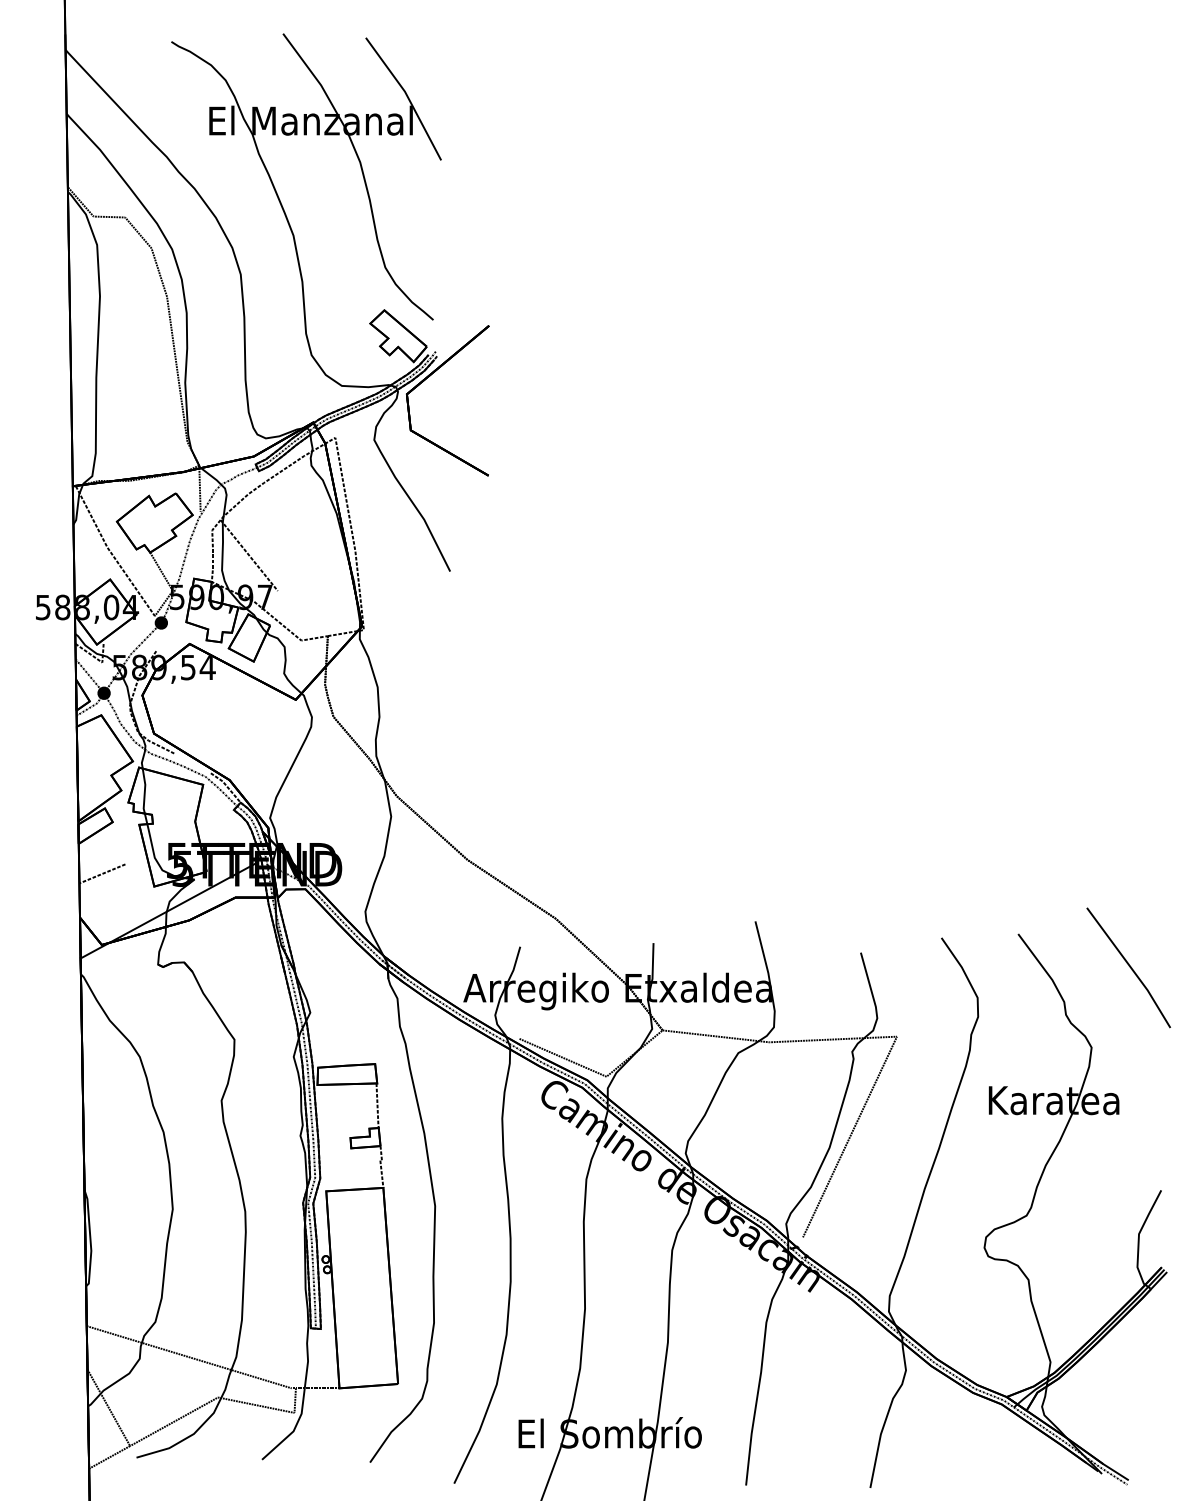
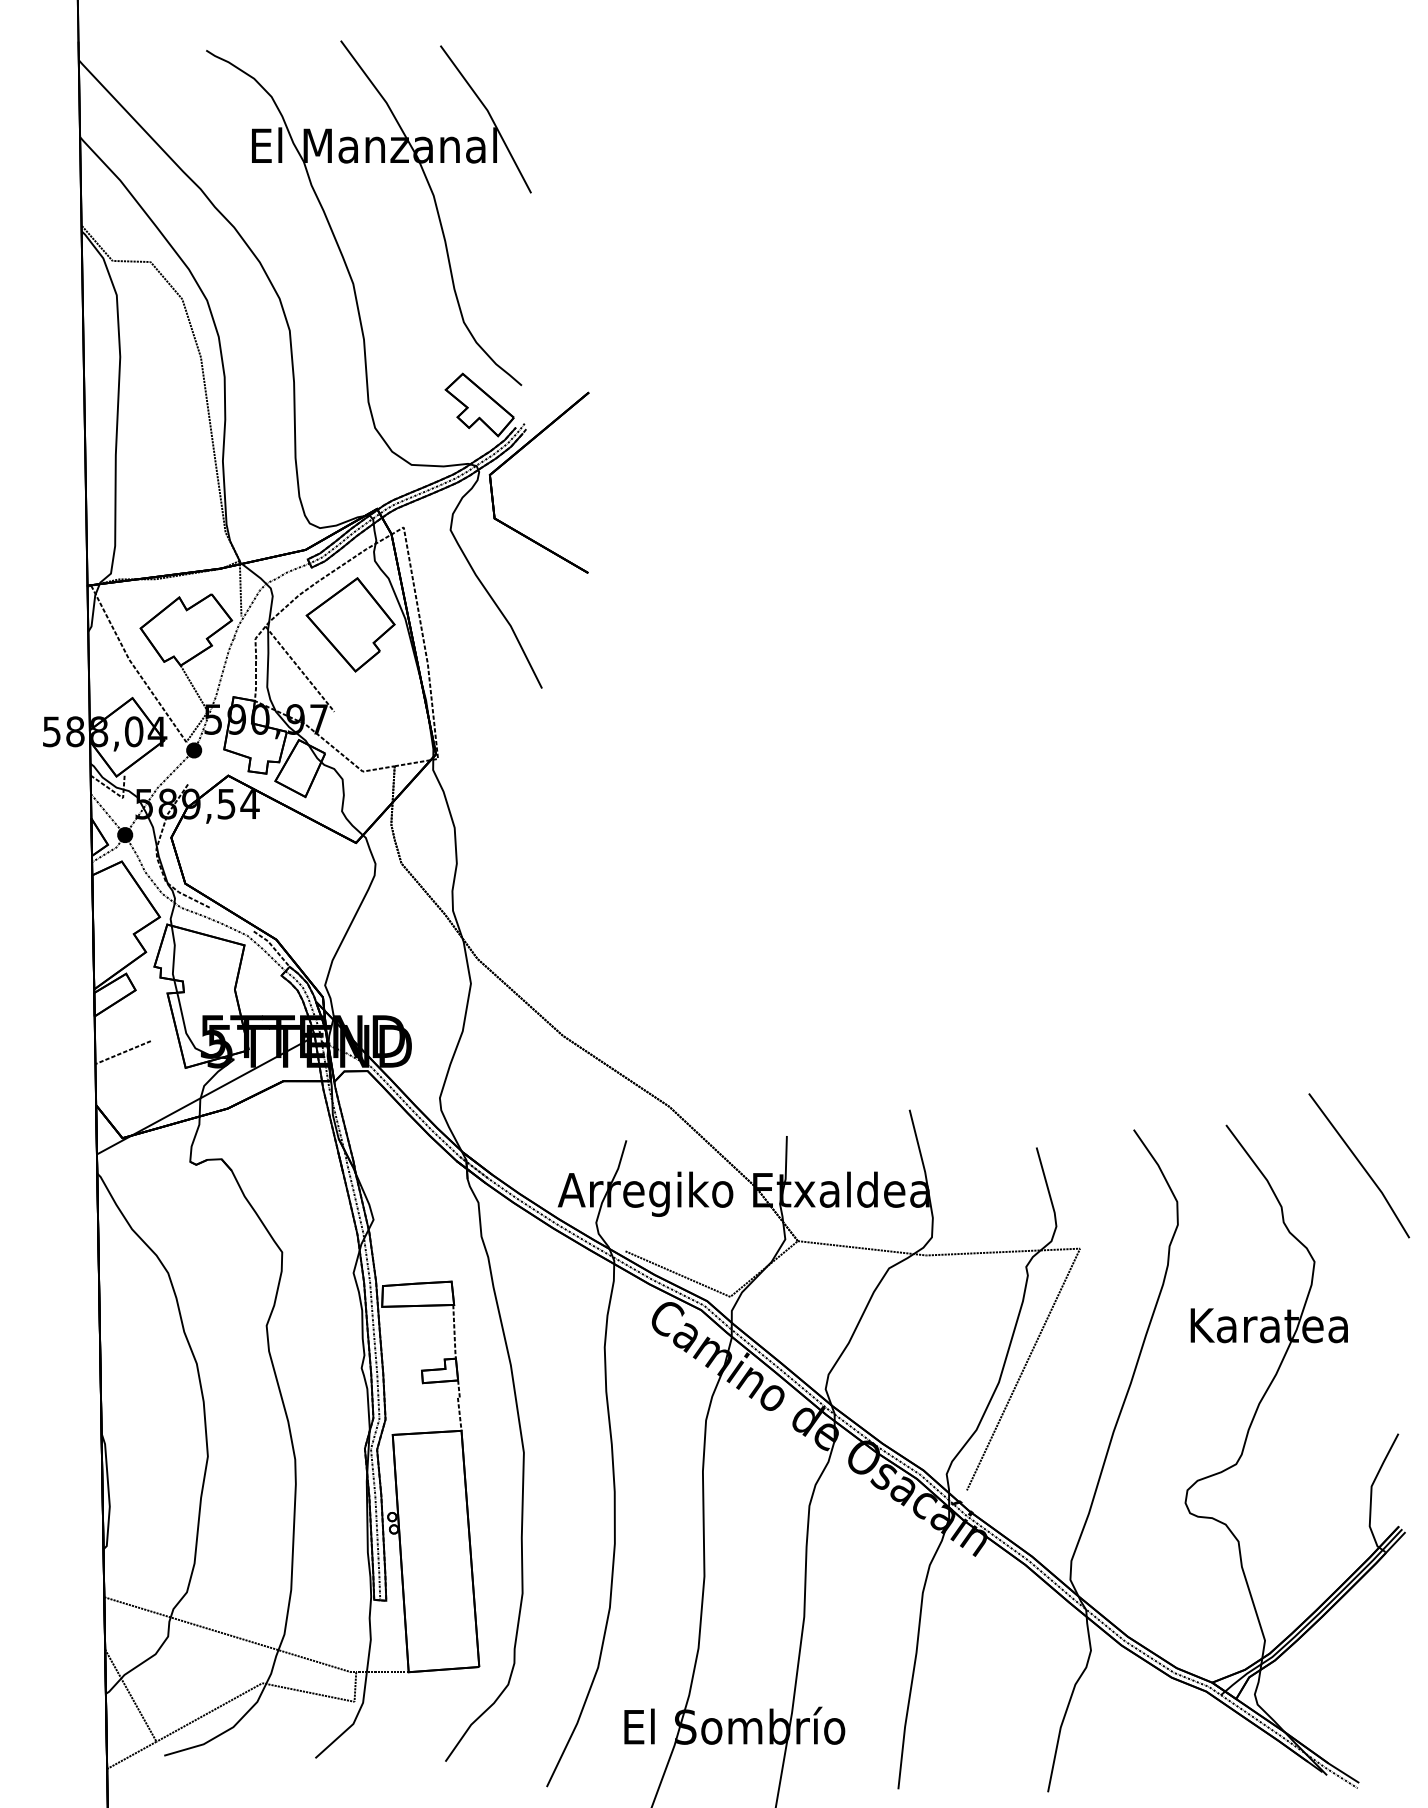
part: (291, 518) -> (350, 624), added

